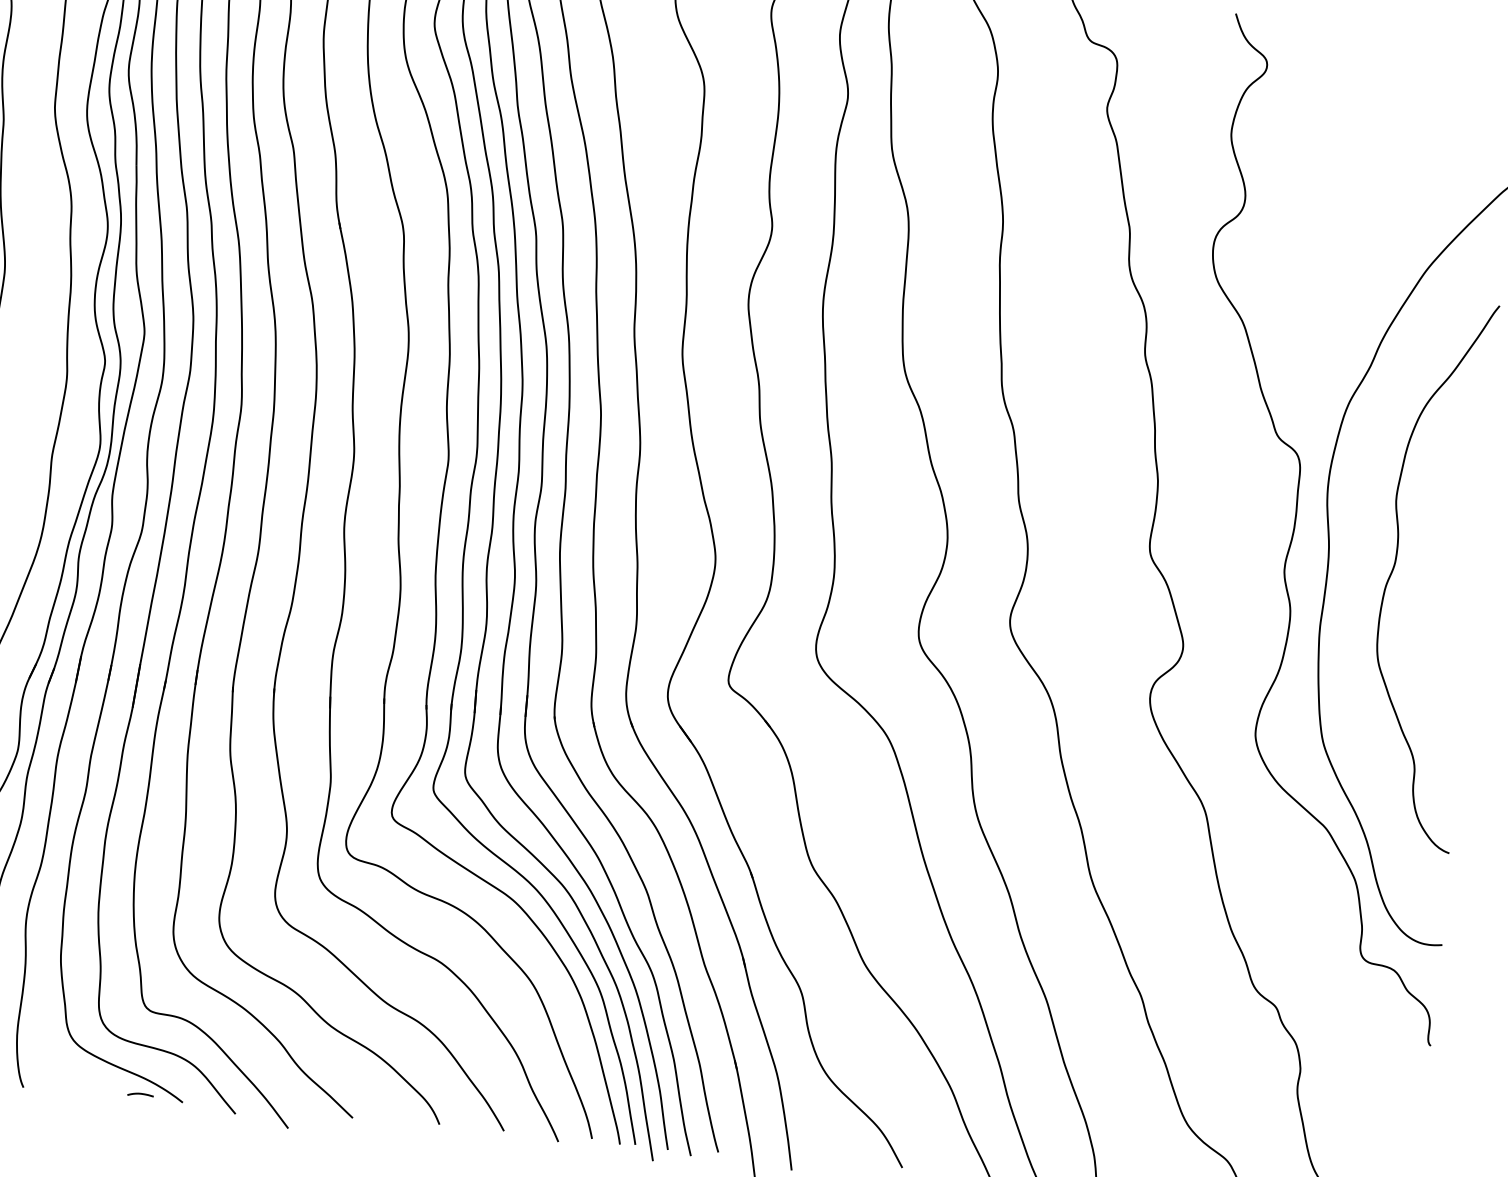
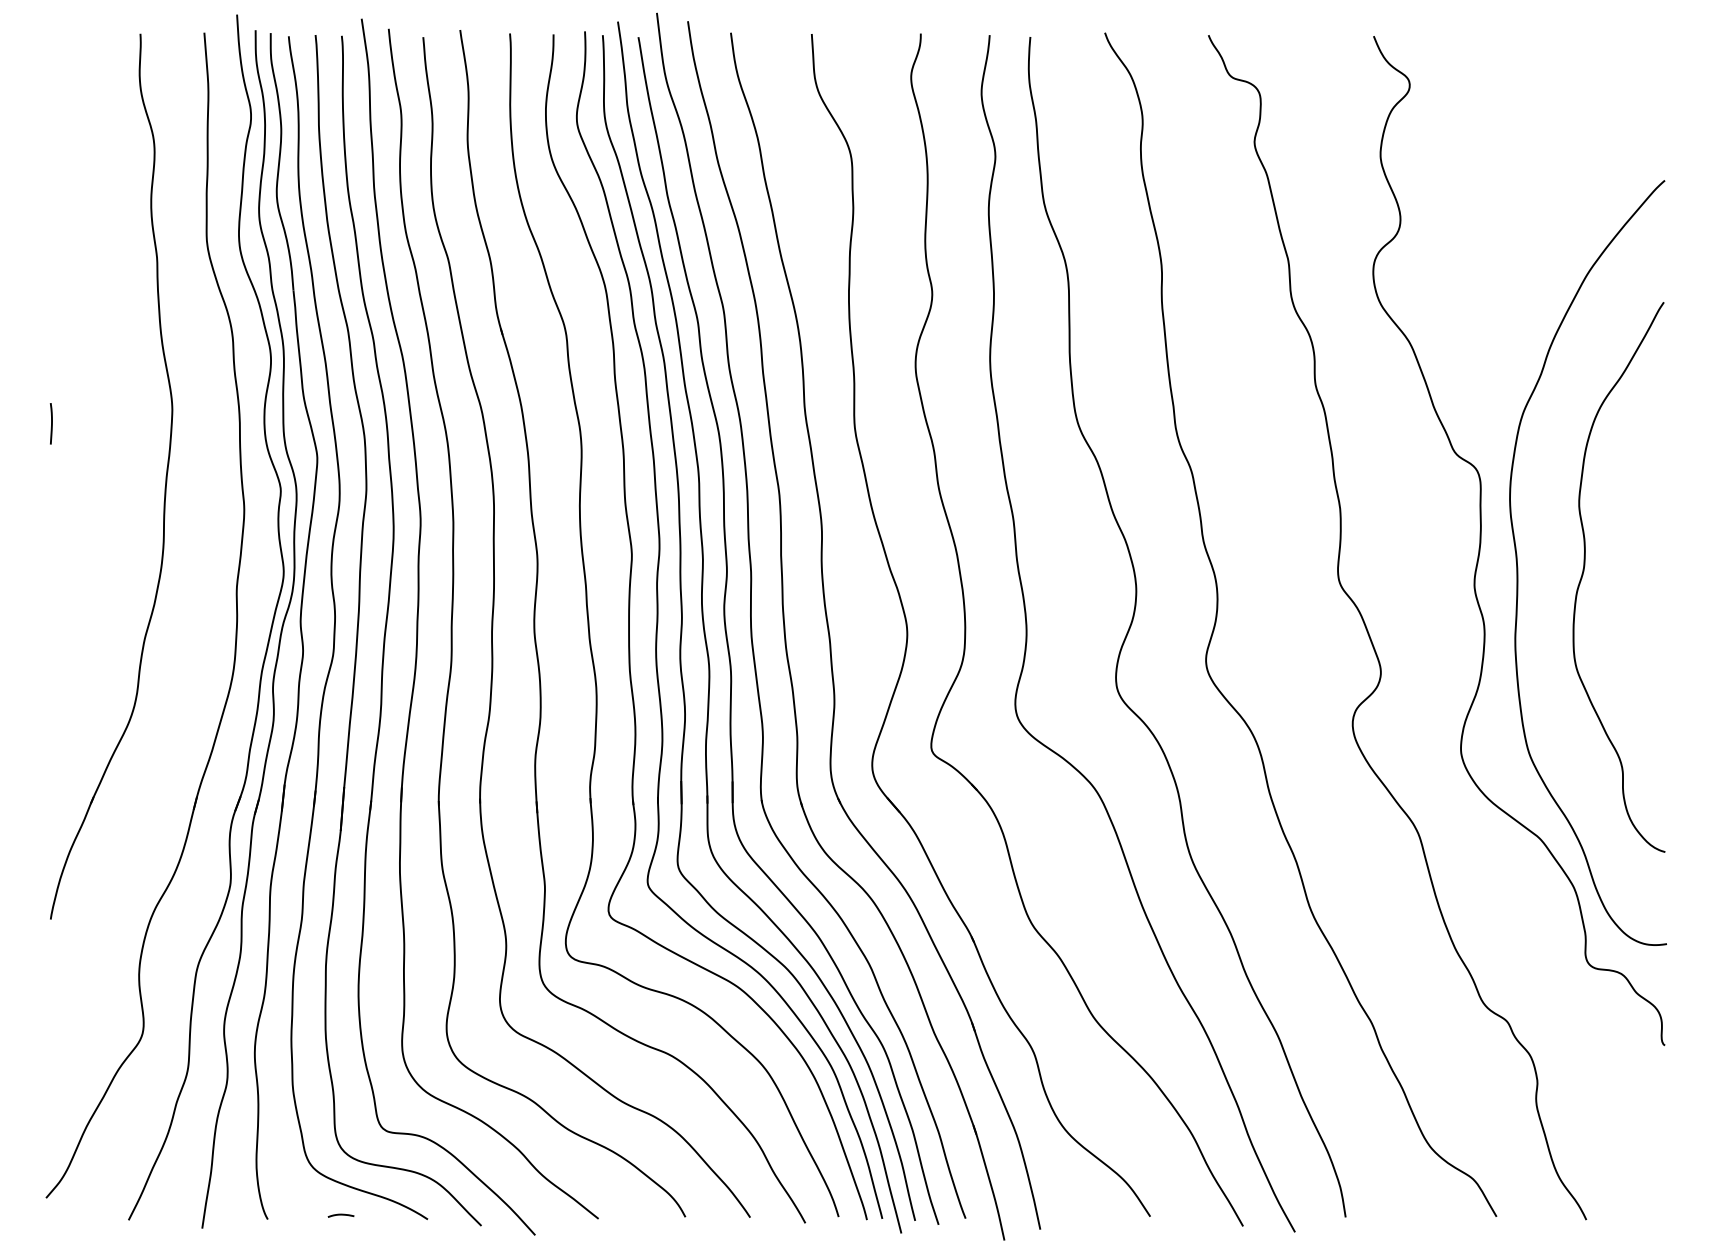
curve: (140, 1094) -> (340, 1215), moved

